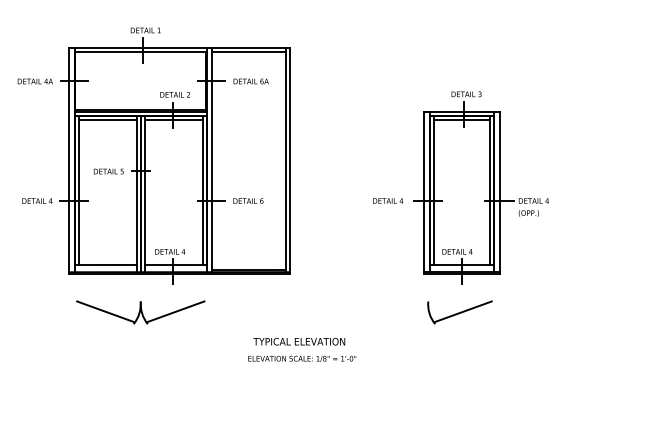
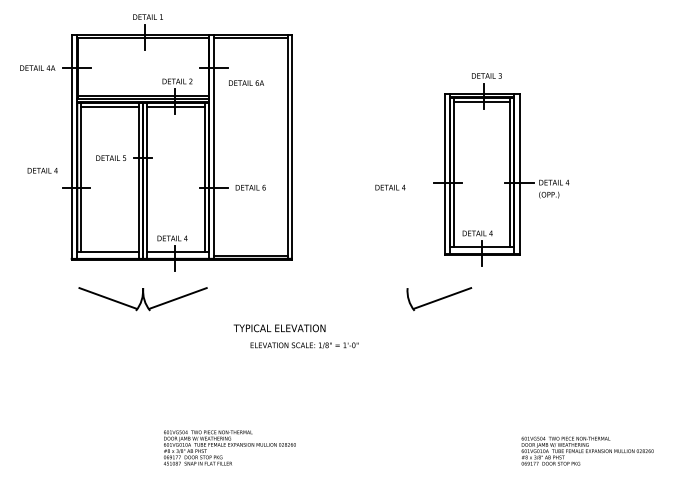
text: (251, 80) -> (246, 82), moved
part: (481, 187) -> (501, 169), moved
text: (37, 200) -> (42, 170), moved
part: (460, 312) -> (439, 299), moved
text: (299, 341) -> (279, 328), moved

